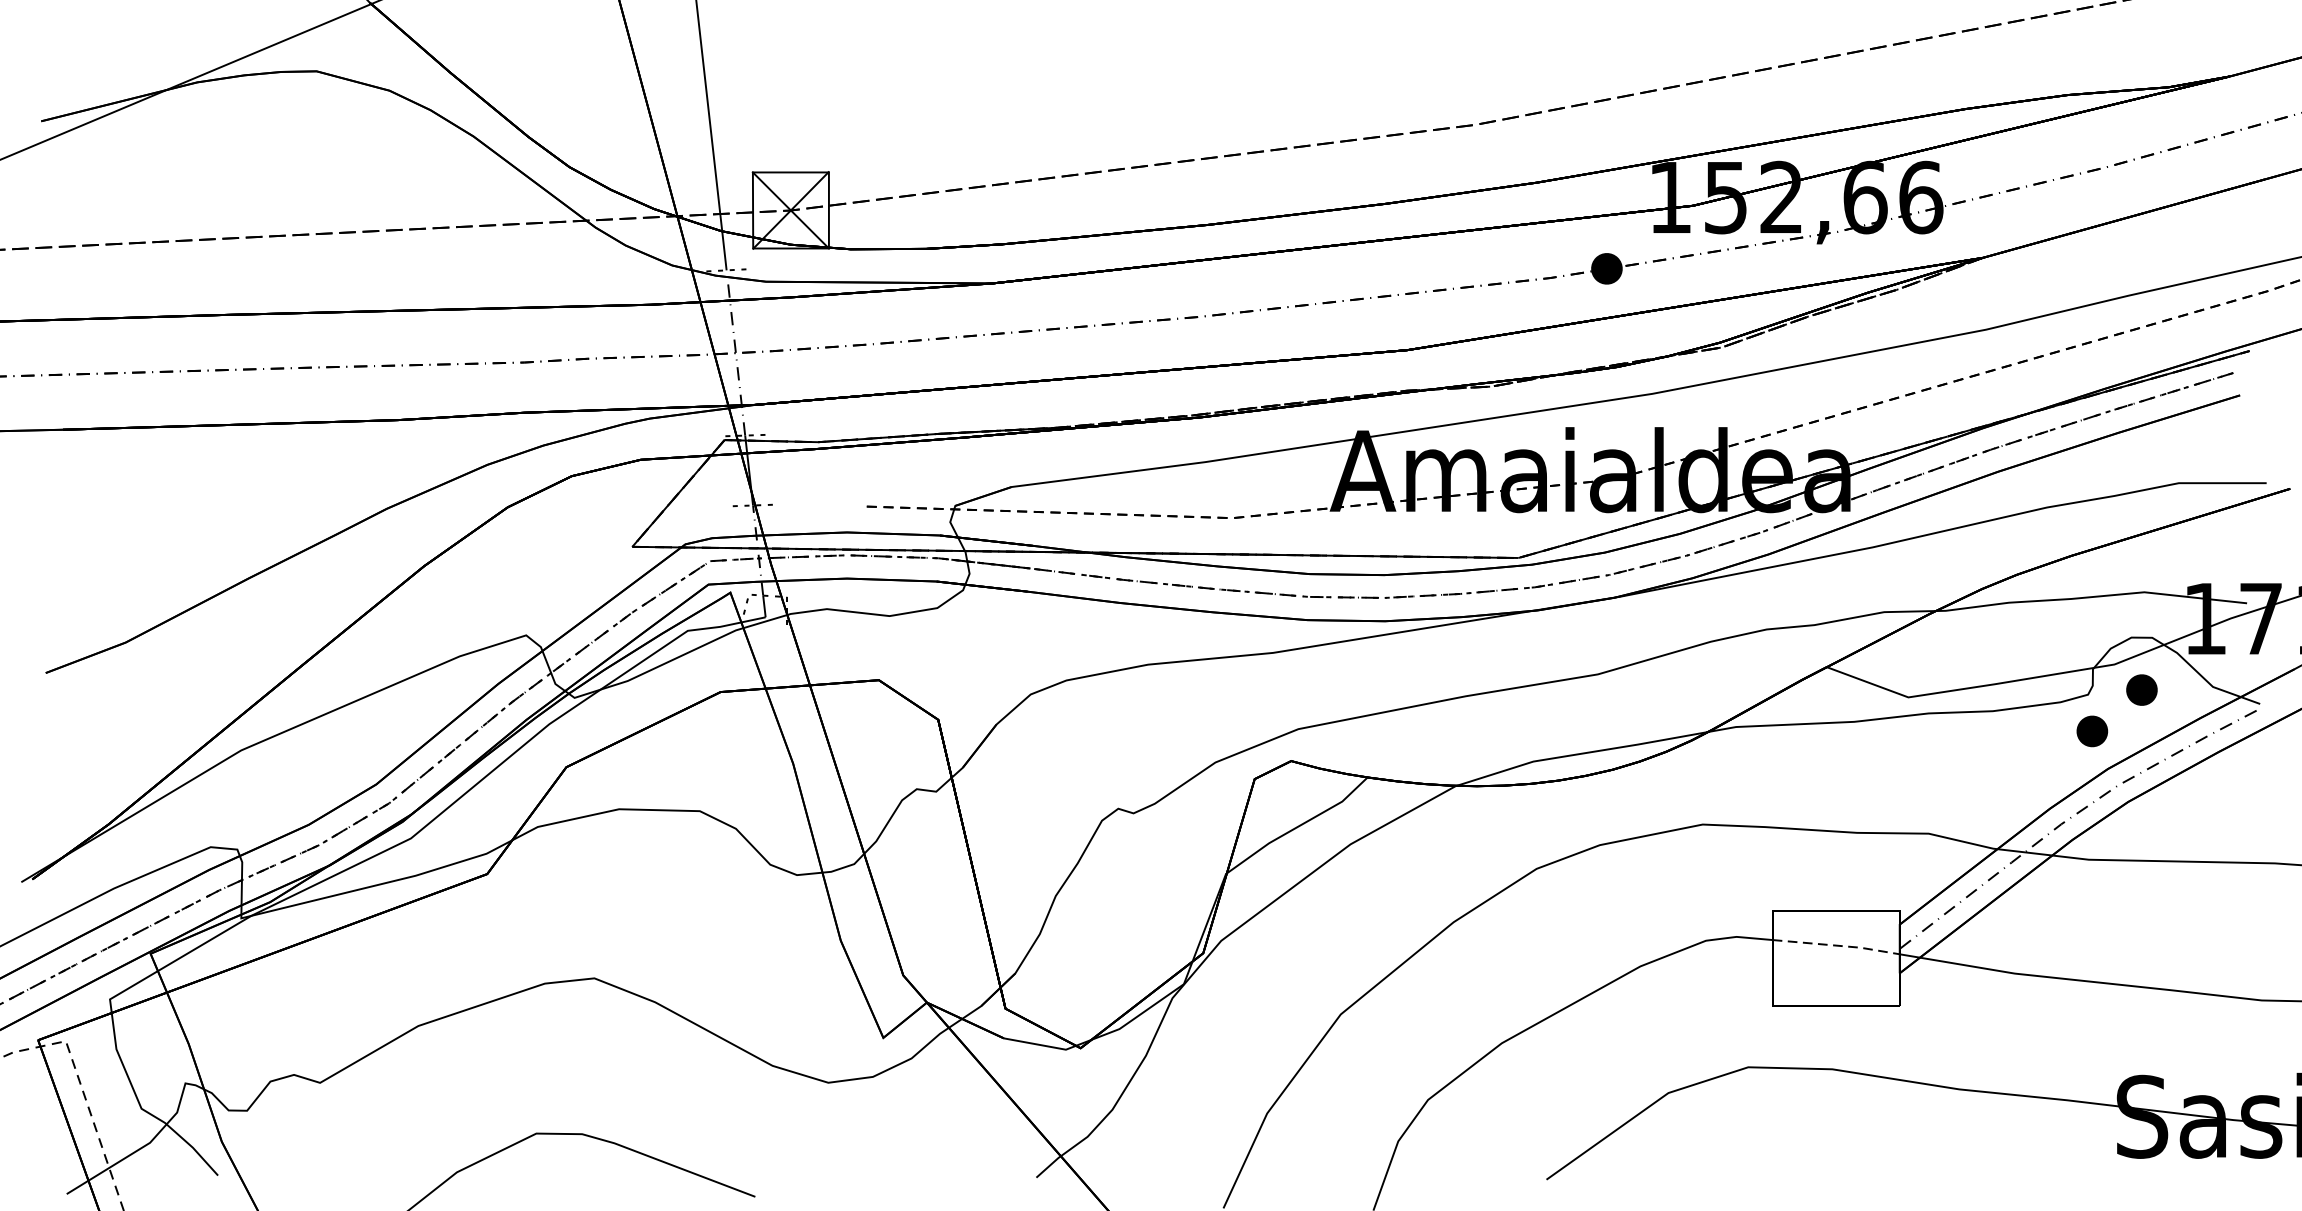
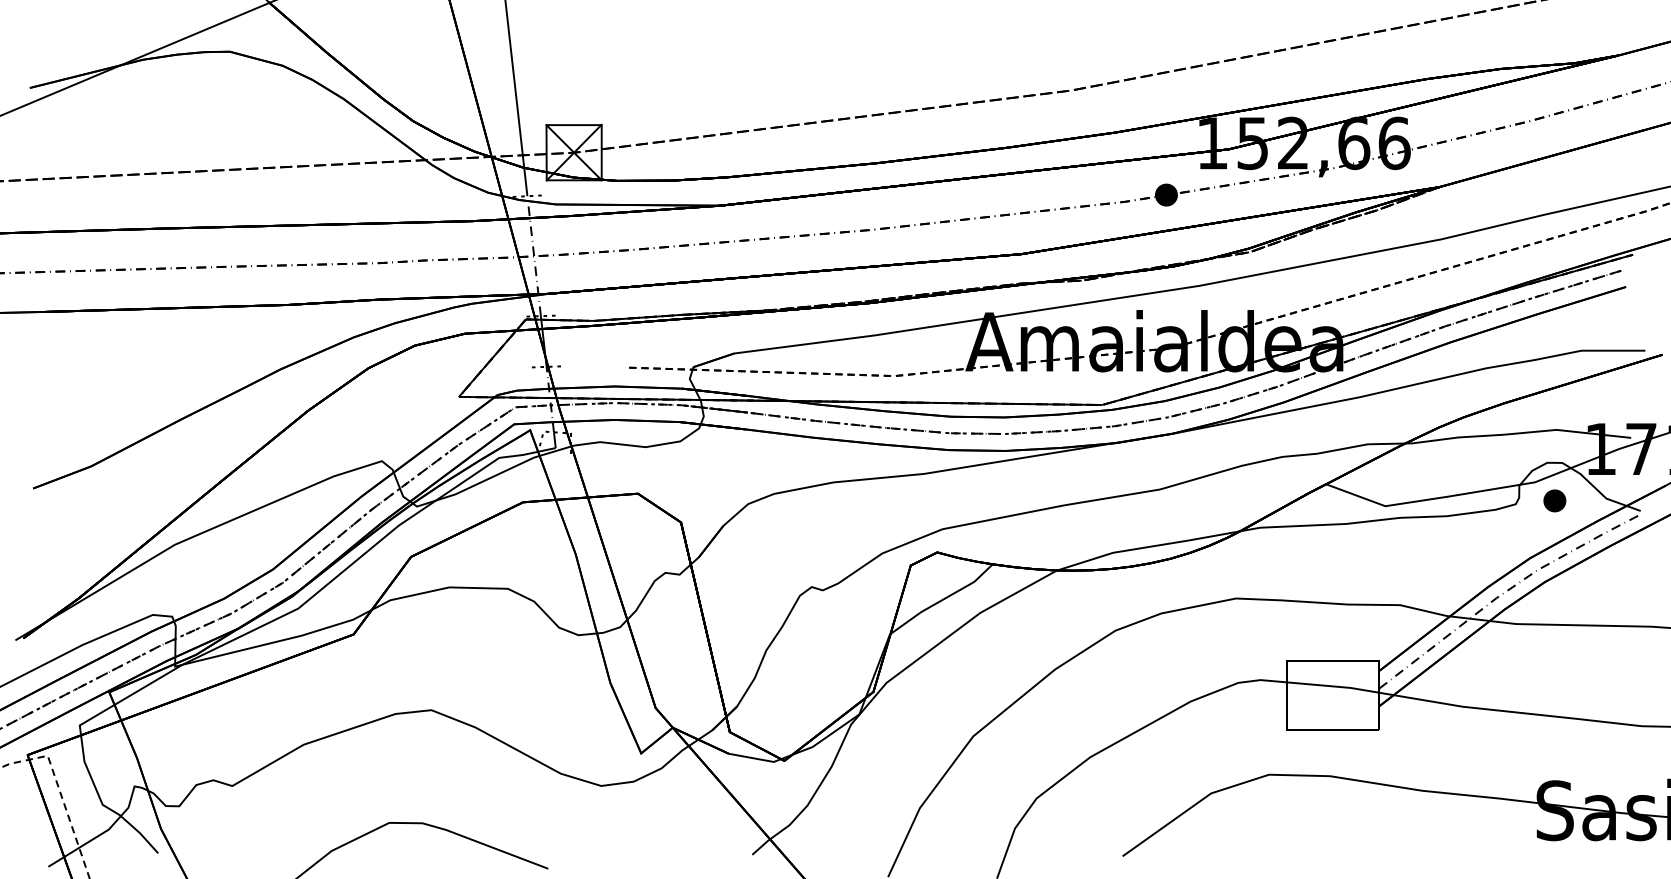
part: (2091, 730) -> (1518, 530), removed
line: (1838, 945) -> (1334, 686), dashed -> solid

